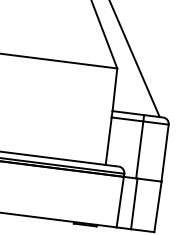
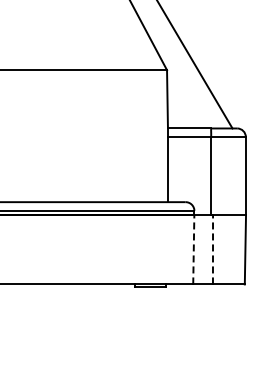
line: (120, 201) -> (193, 249), solid -> dashed
line: (134, 203) -> (213, 249), solid -> dashed

